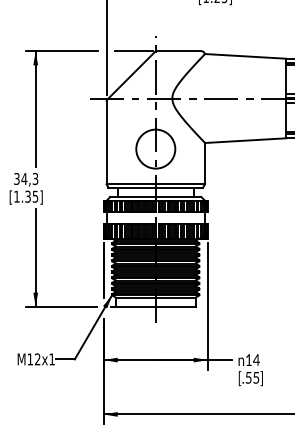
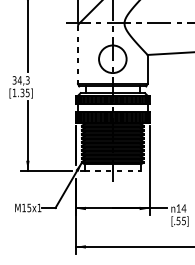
line: (106, 143) -> (77, 55), solid -> dashed
line: (155, 306) -> (112, 170), solid -> dashed
text: (37, 359) -> (29, 208), M12x1 -> M15x1

